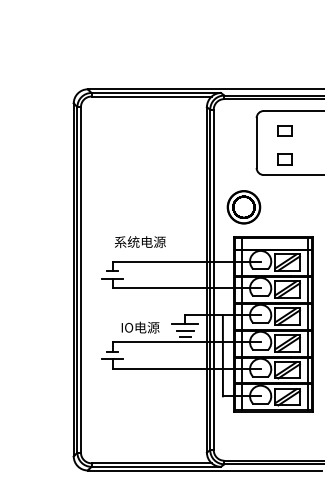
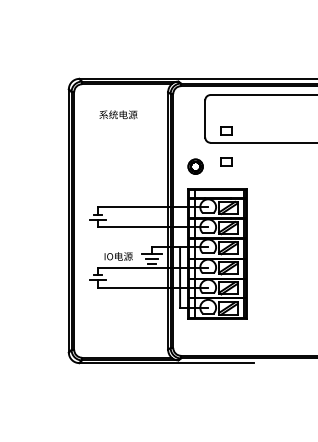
part: (285, 130) -> (226, 161), moved
part: (243, 206) -> (195, 166), size x0.6
text: (140, 241) -> (118, 114), moved

